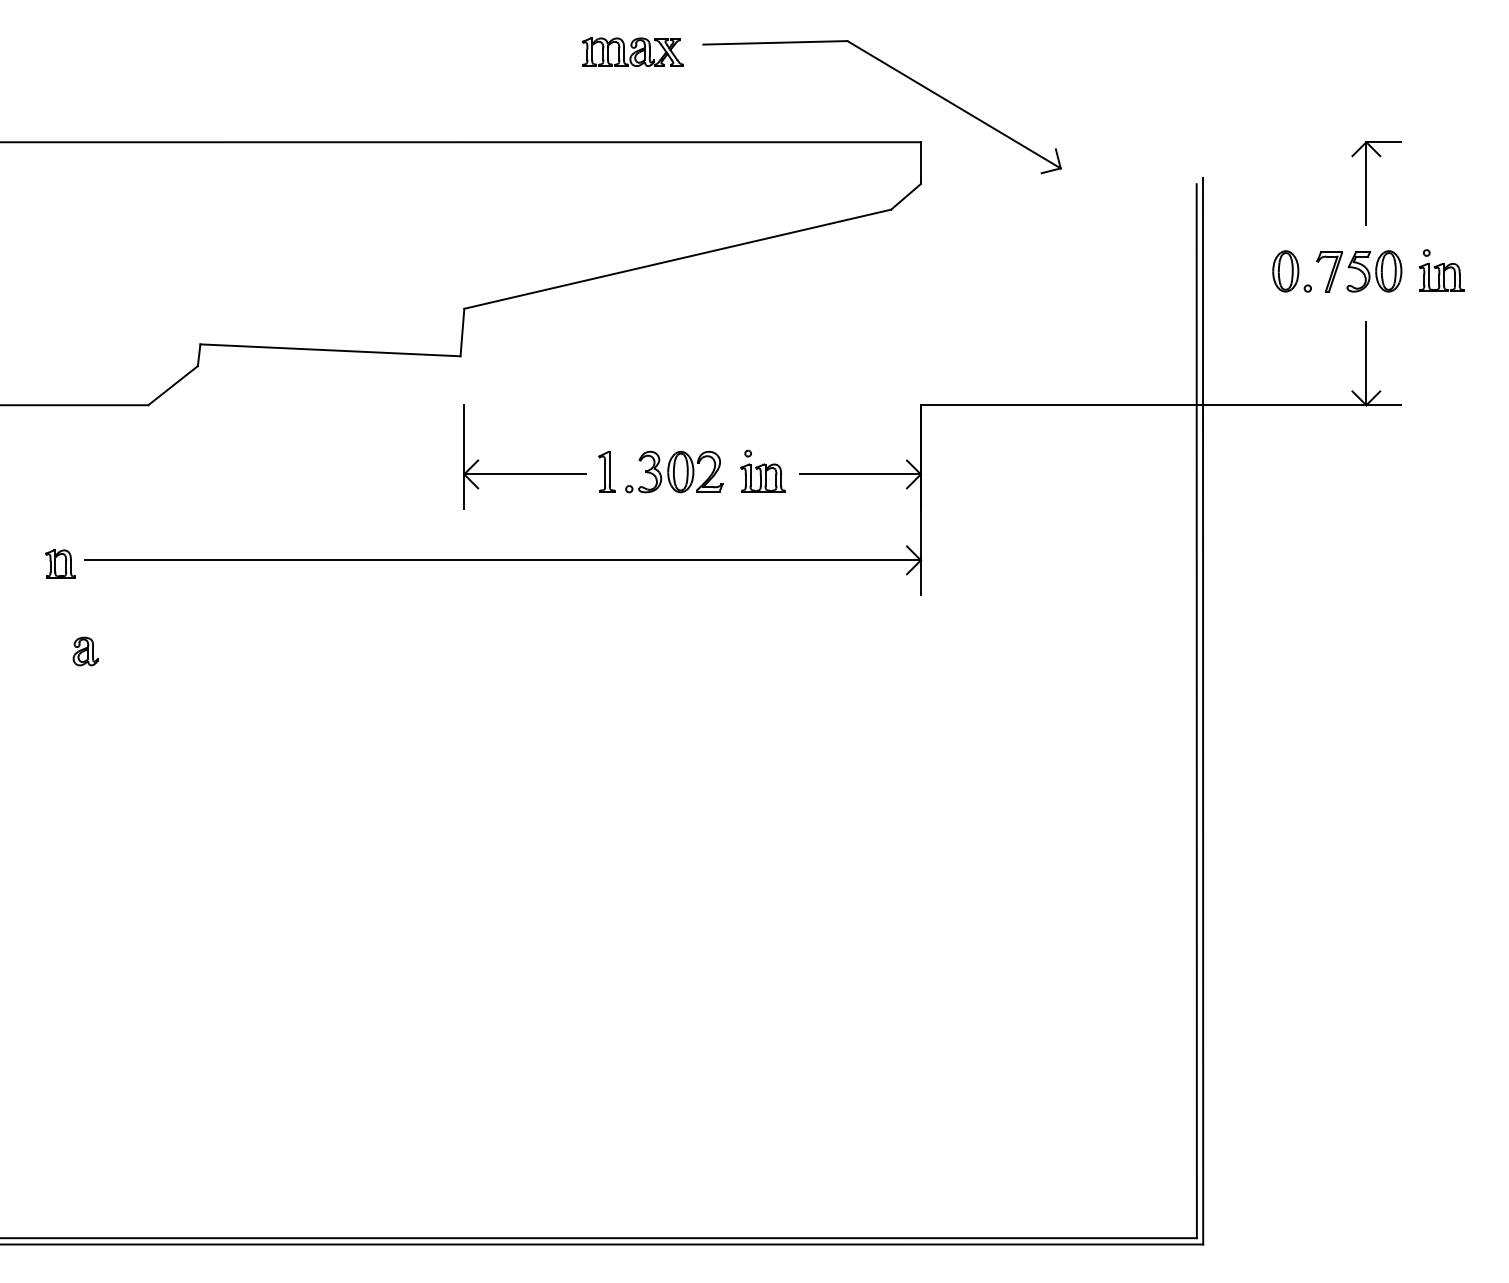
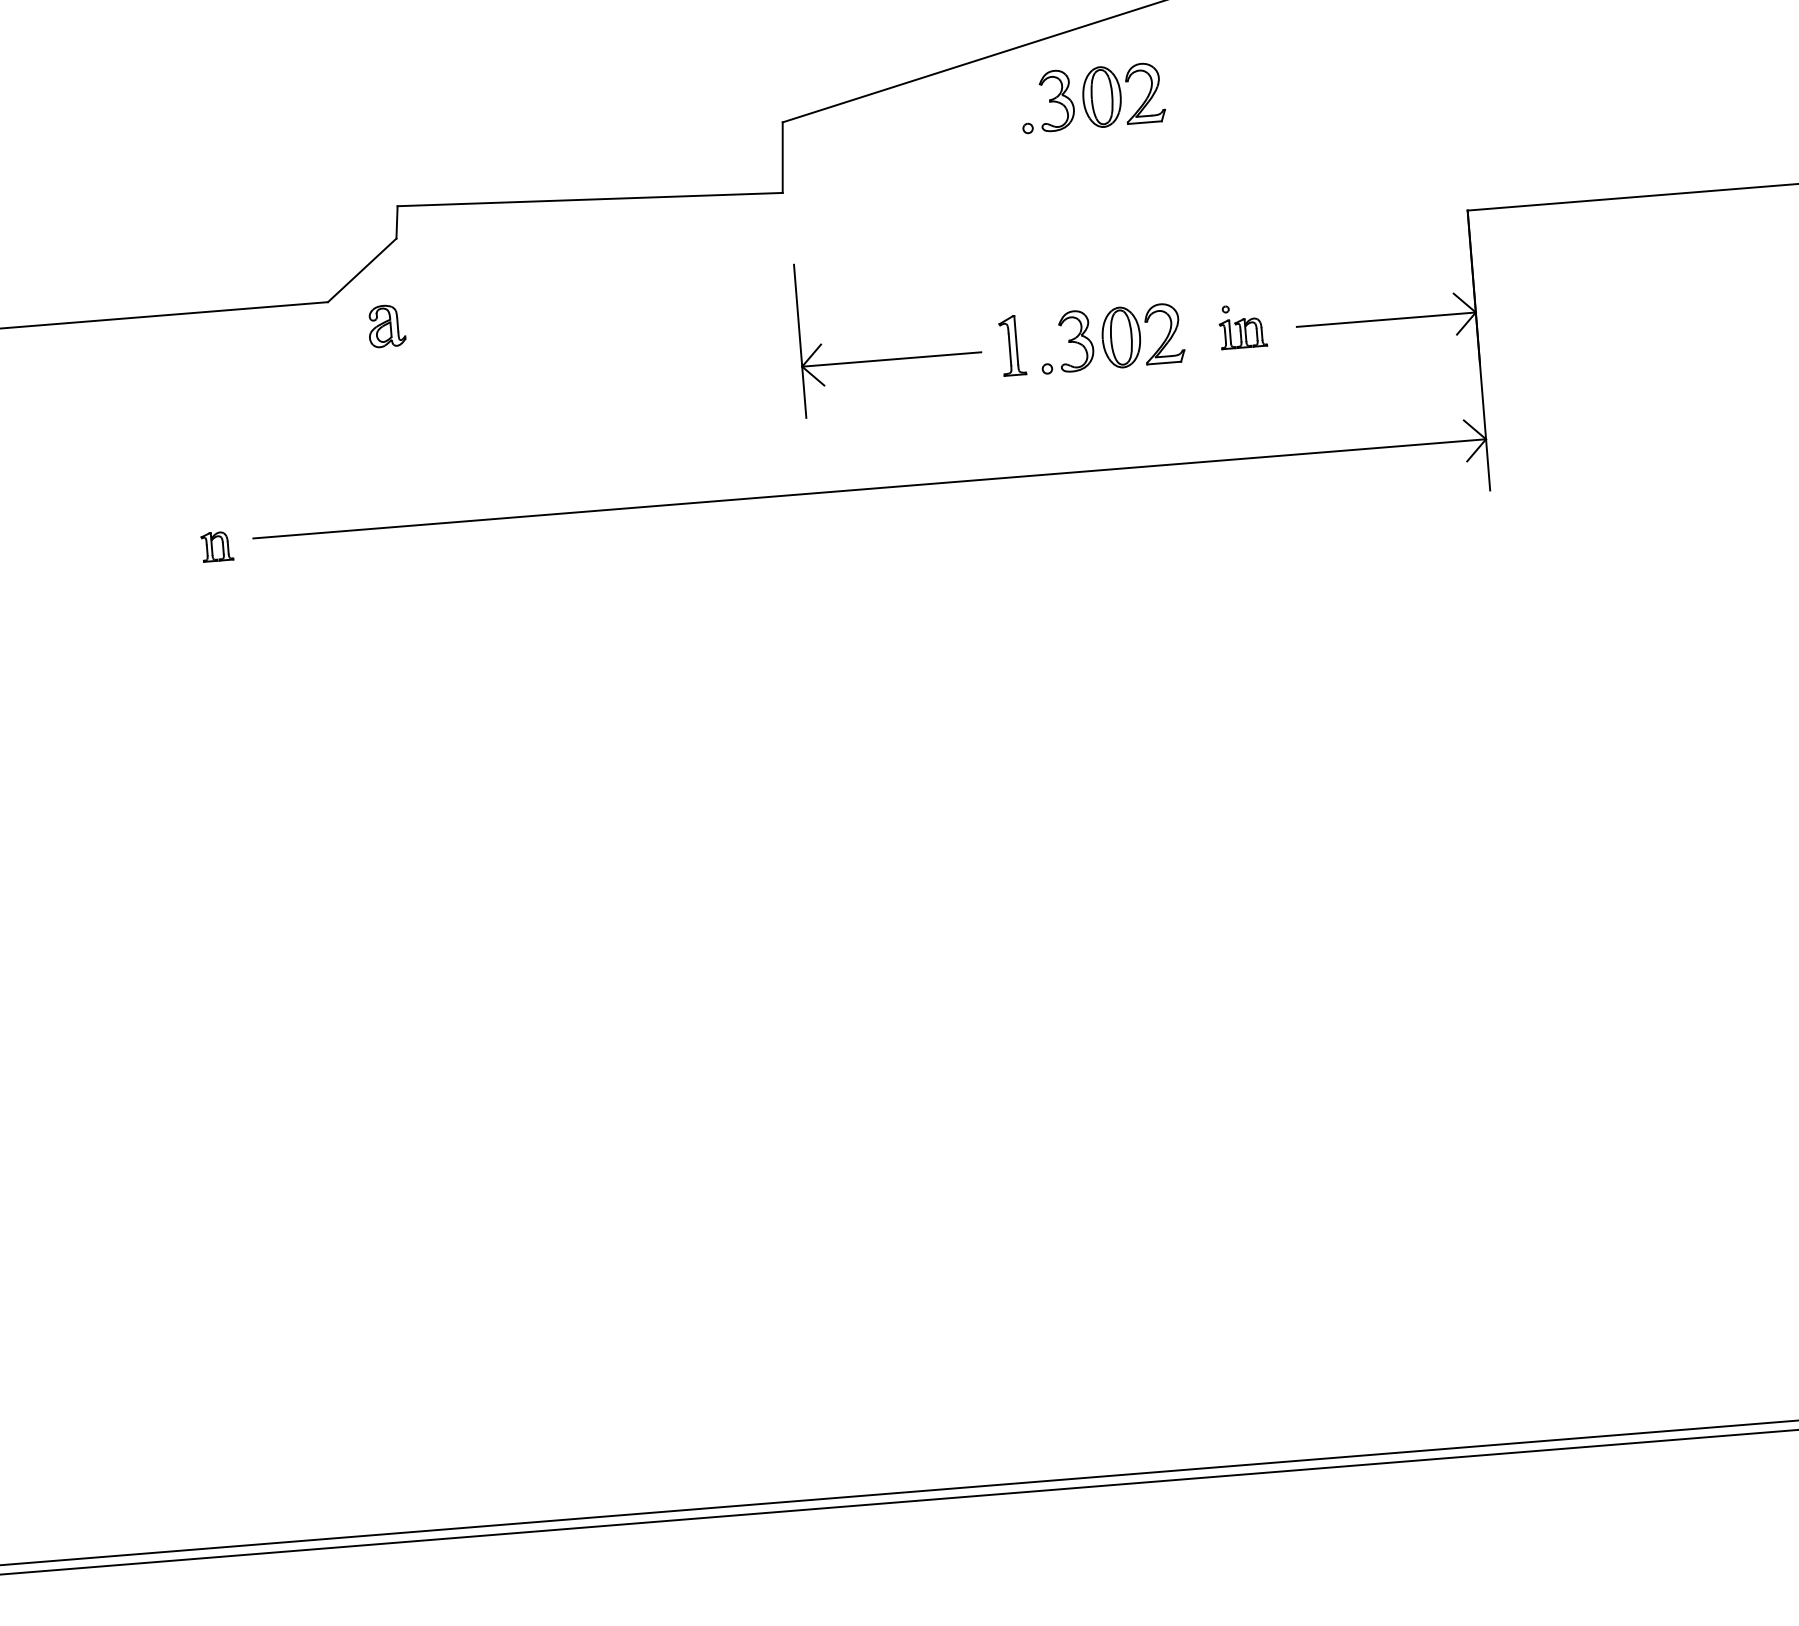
part: (674, 308) -> (1092, 97), added
part: (762, 470) -> (1241, 325), size x0.7
part: (60, 563) -> (217, 546), size x0.7
part: (85, 651) -> (386, 326), moved

